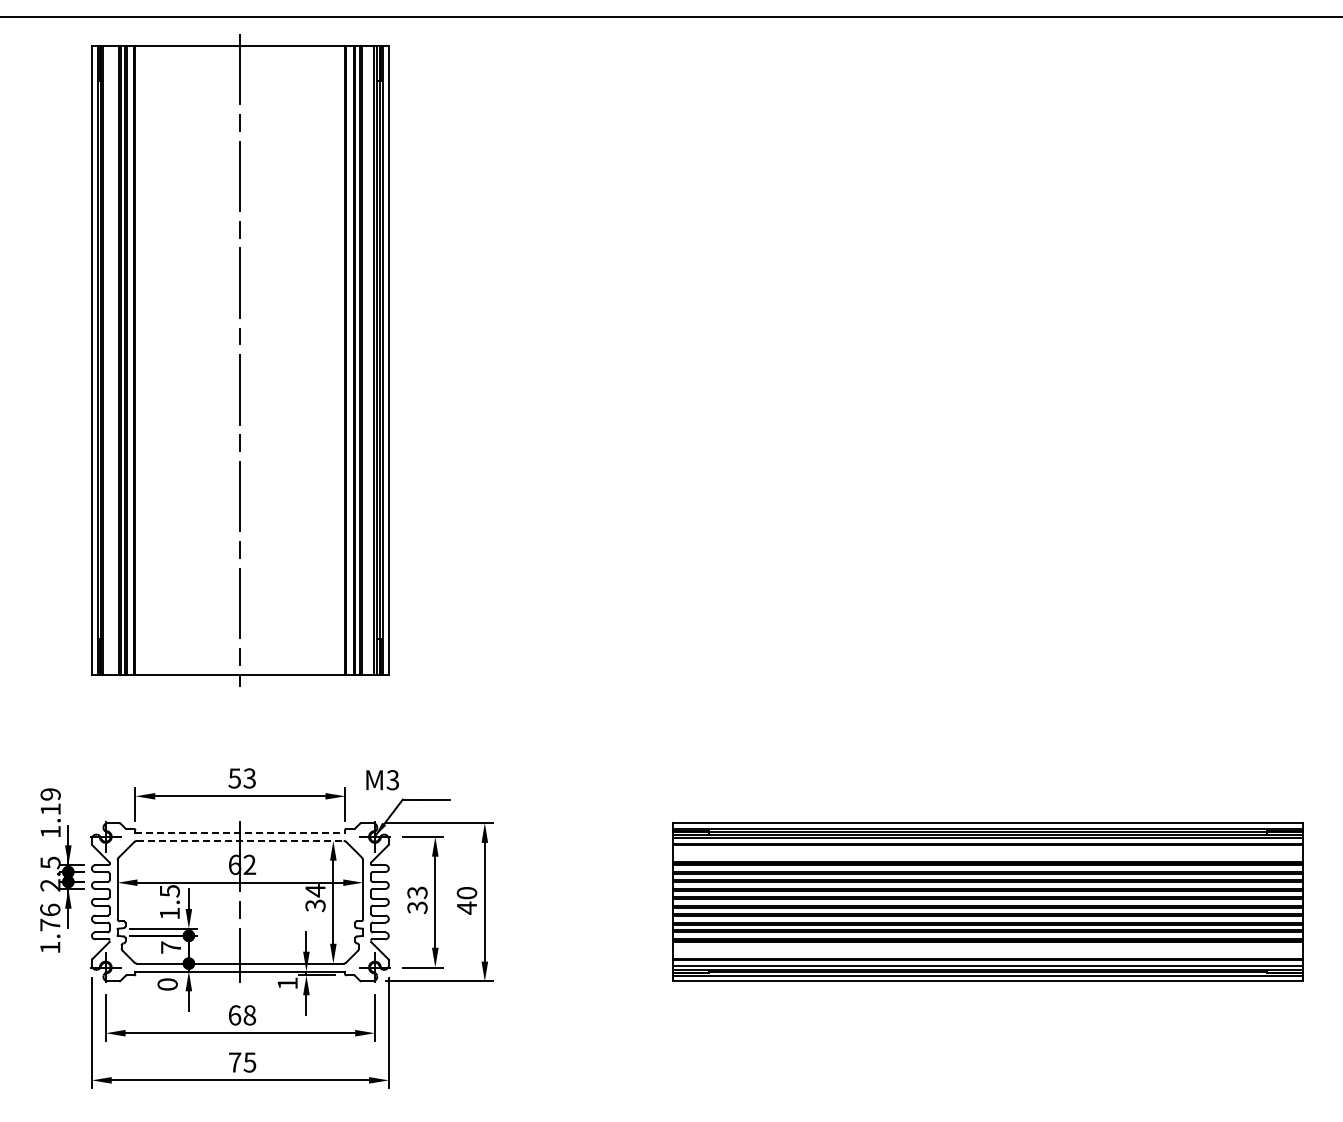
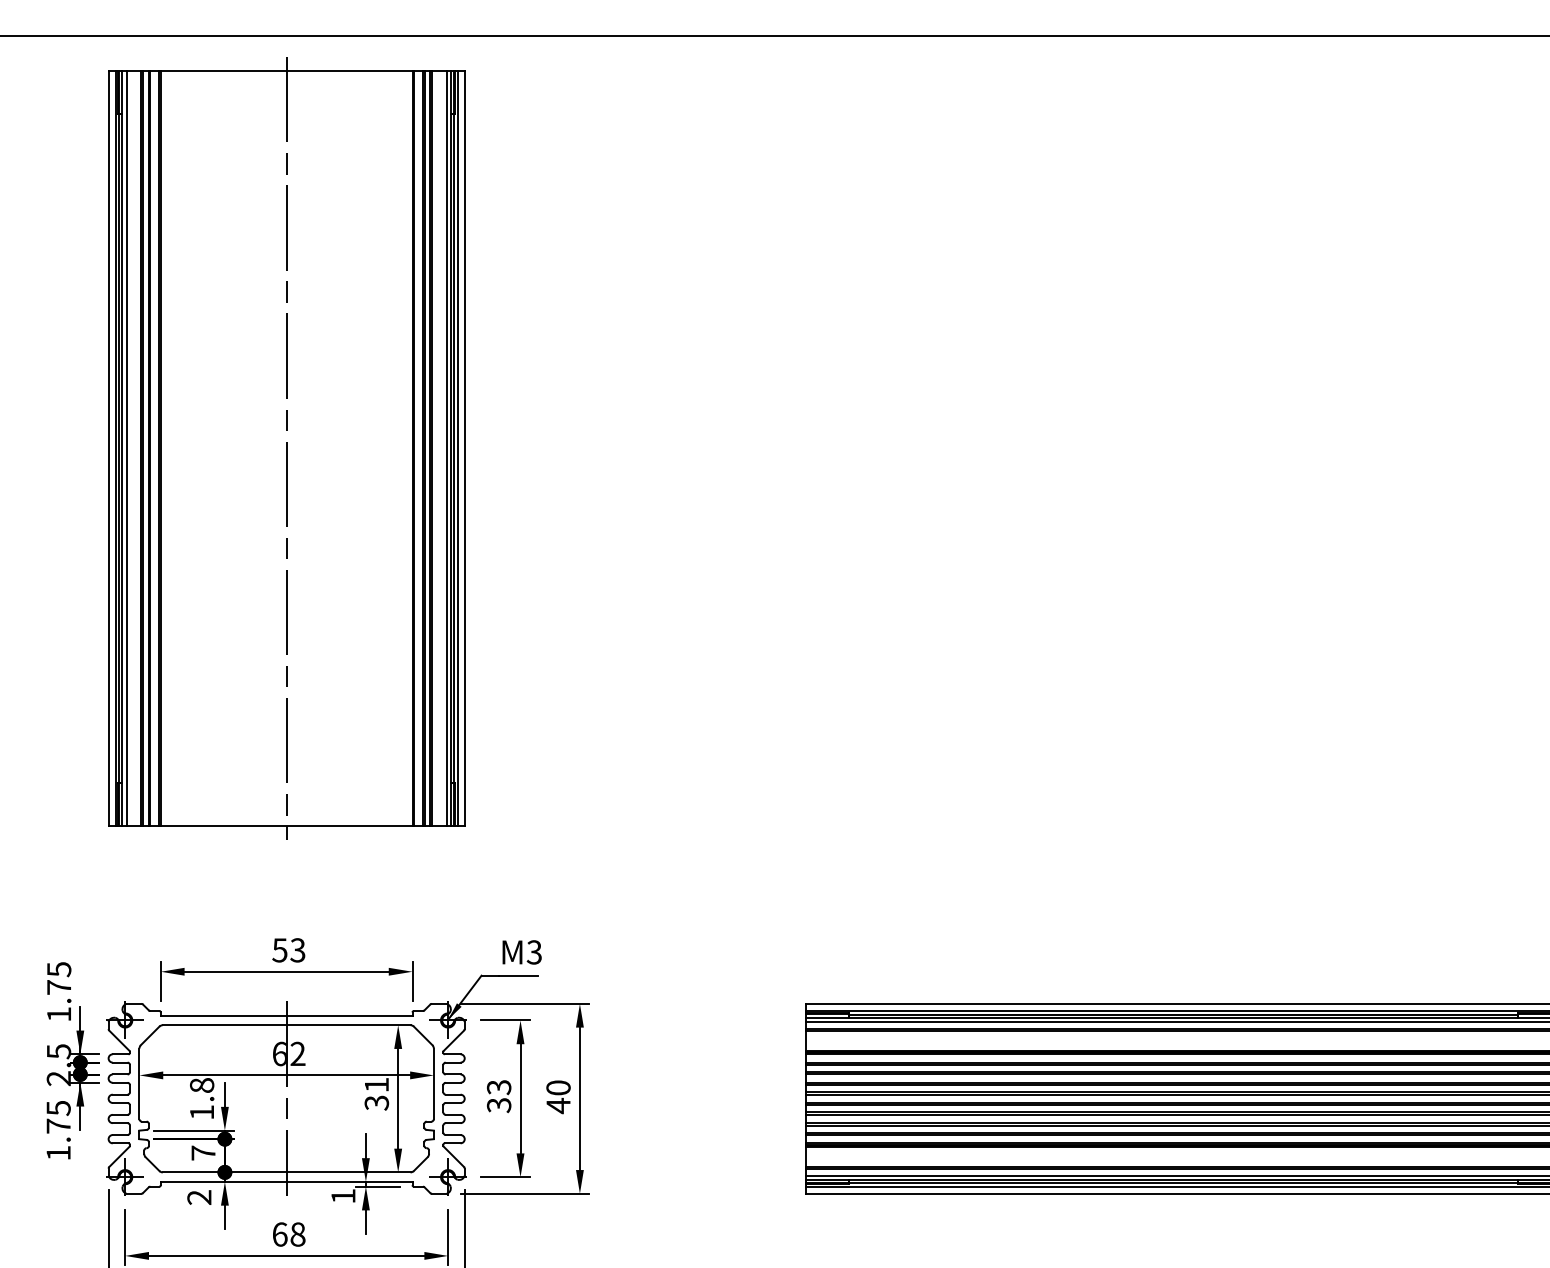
line: (107, 359) -> (127, 447), added
text: (382, 780) -> (521, 952), moved
text: (50, 801) -> (58, 977), 1.19 -> 1.75
line: (240, 832) -> (286, 1015), dashed -> solid
line: (240, 840) -> (286, 1024), dashed -> solid
text: (315, 890) -> (376, 1084), 34 -> 31
text: (169, 891) -> (201, 1085), 1.5 -> 1.8
text: (50, 909) -> (58, 1107), 1.76 -> 1.75
text: (167, 984) -> (199, 1197), 0 -> 2

